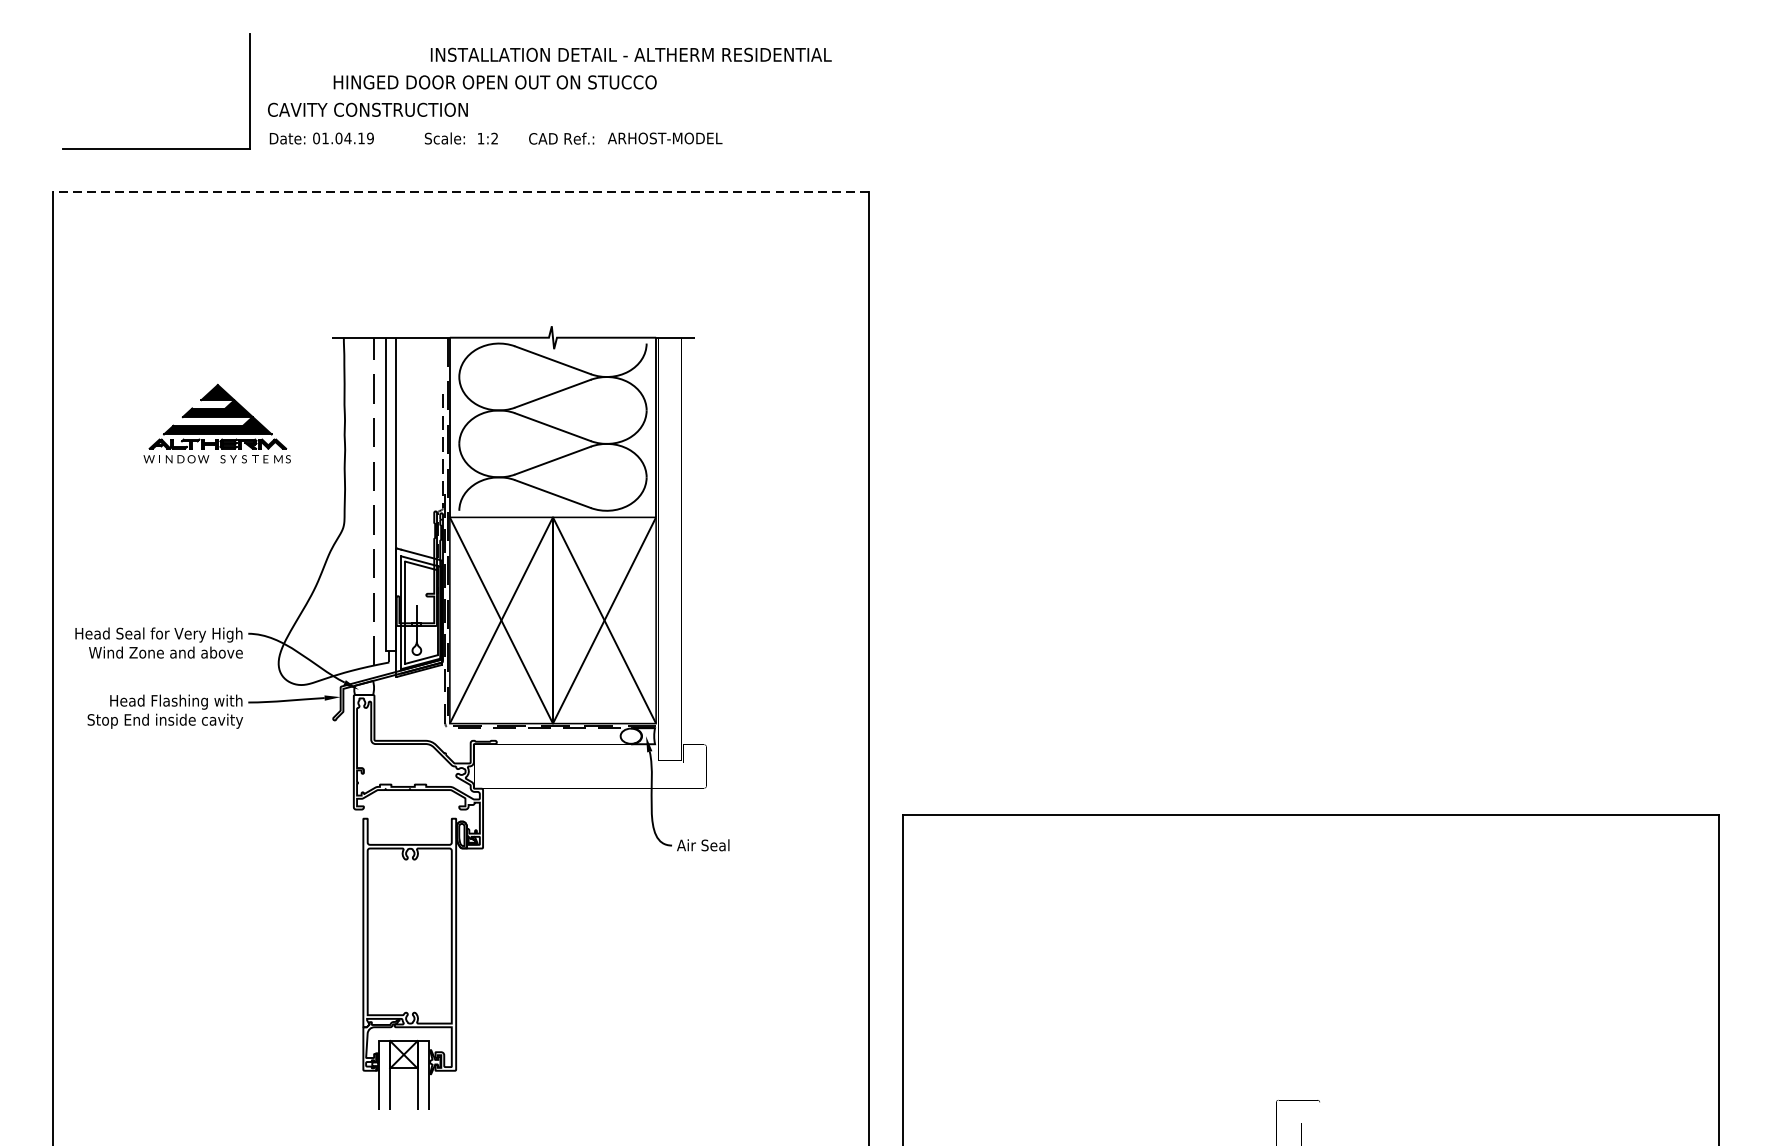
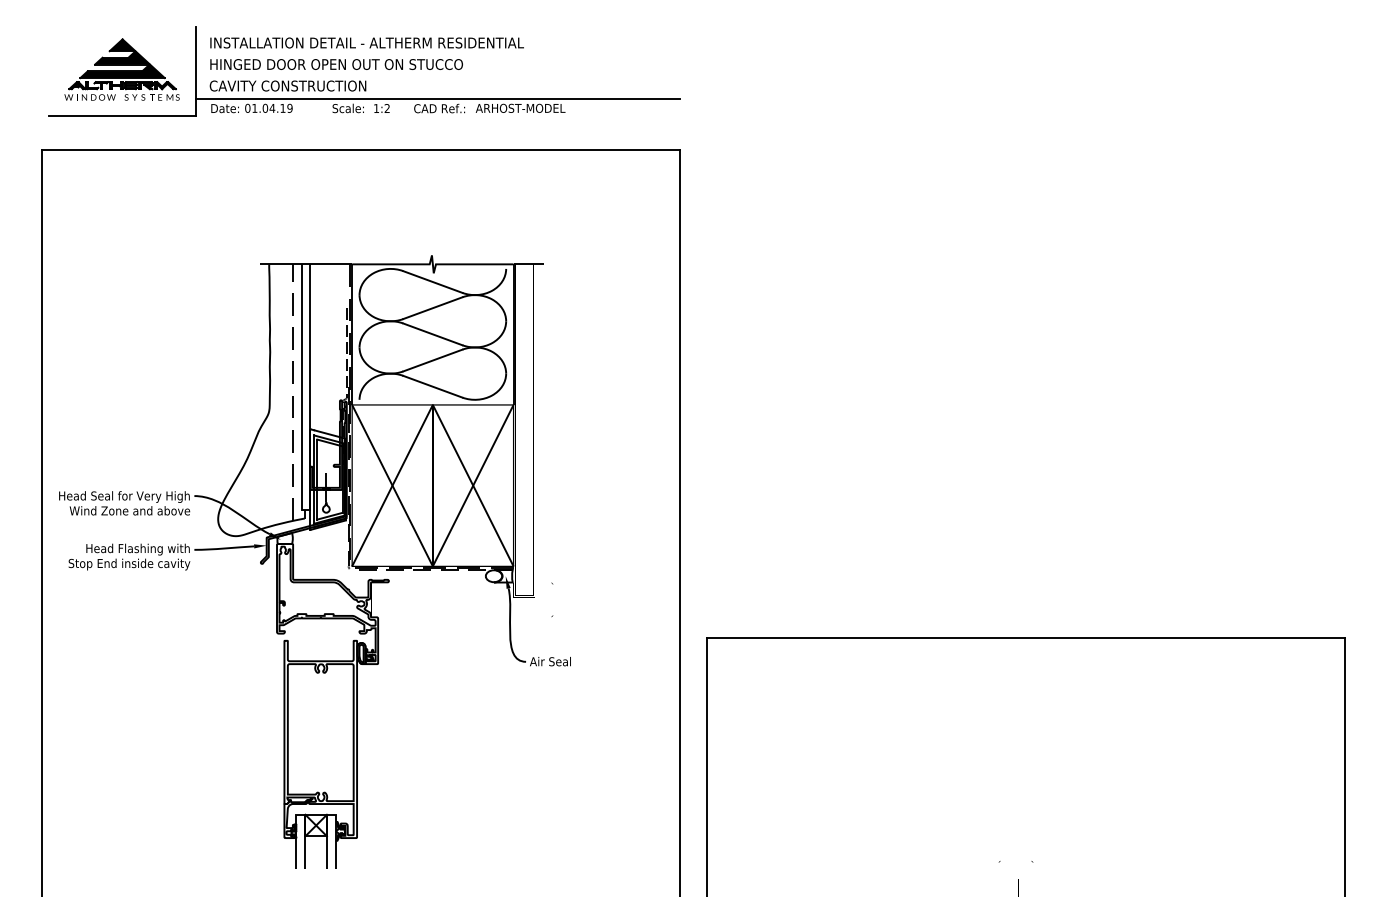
text: (630, 54) -> (366, 42), moved
text: (495, 82) -> (336, 64), moved
line: (558, 125) -> (437, 98), added
line: (460, 192) -> (360, 150), dashed -> solid
part: (216, 423) -> (121, 69), moved

